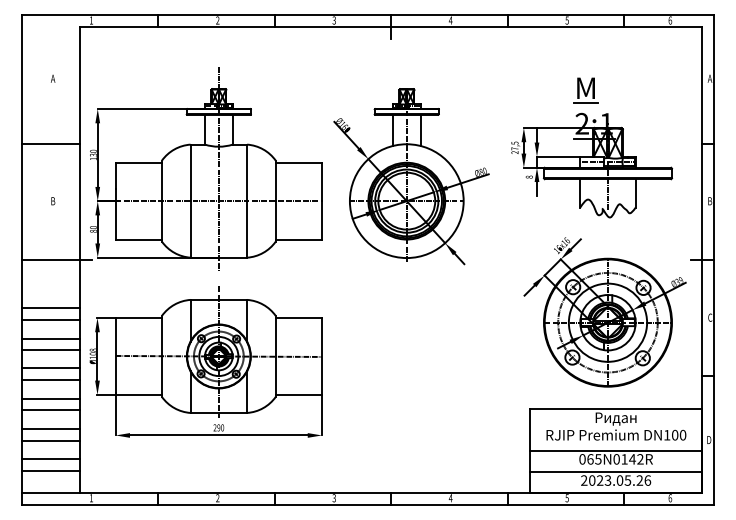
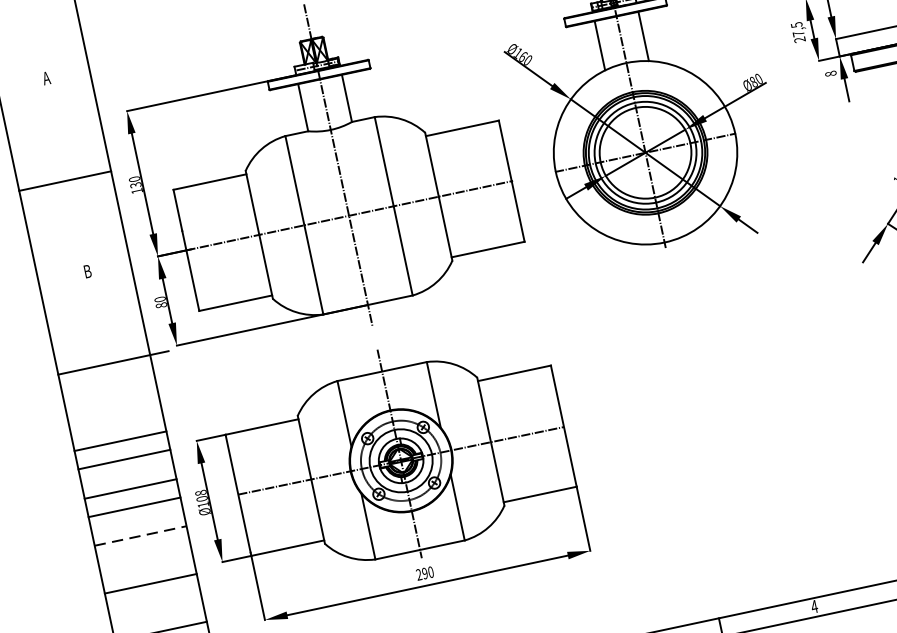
line: (51, 368) -> (141, 535), solid -> dashed
line: (51, 380) -> (145, 554), removed
line: (51, 410) -> (155, 602), removed

